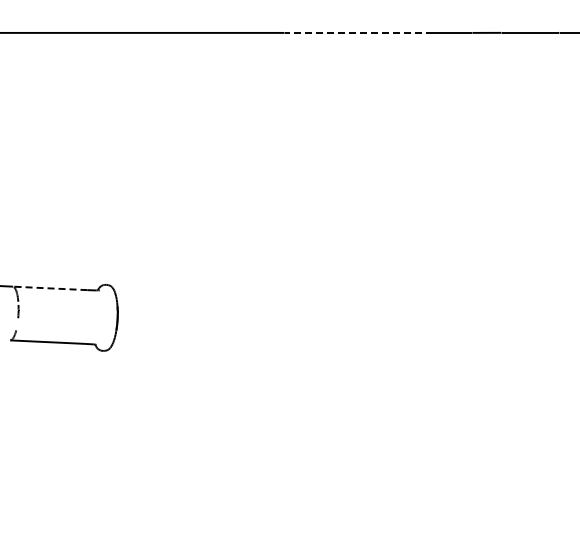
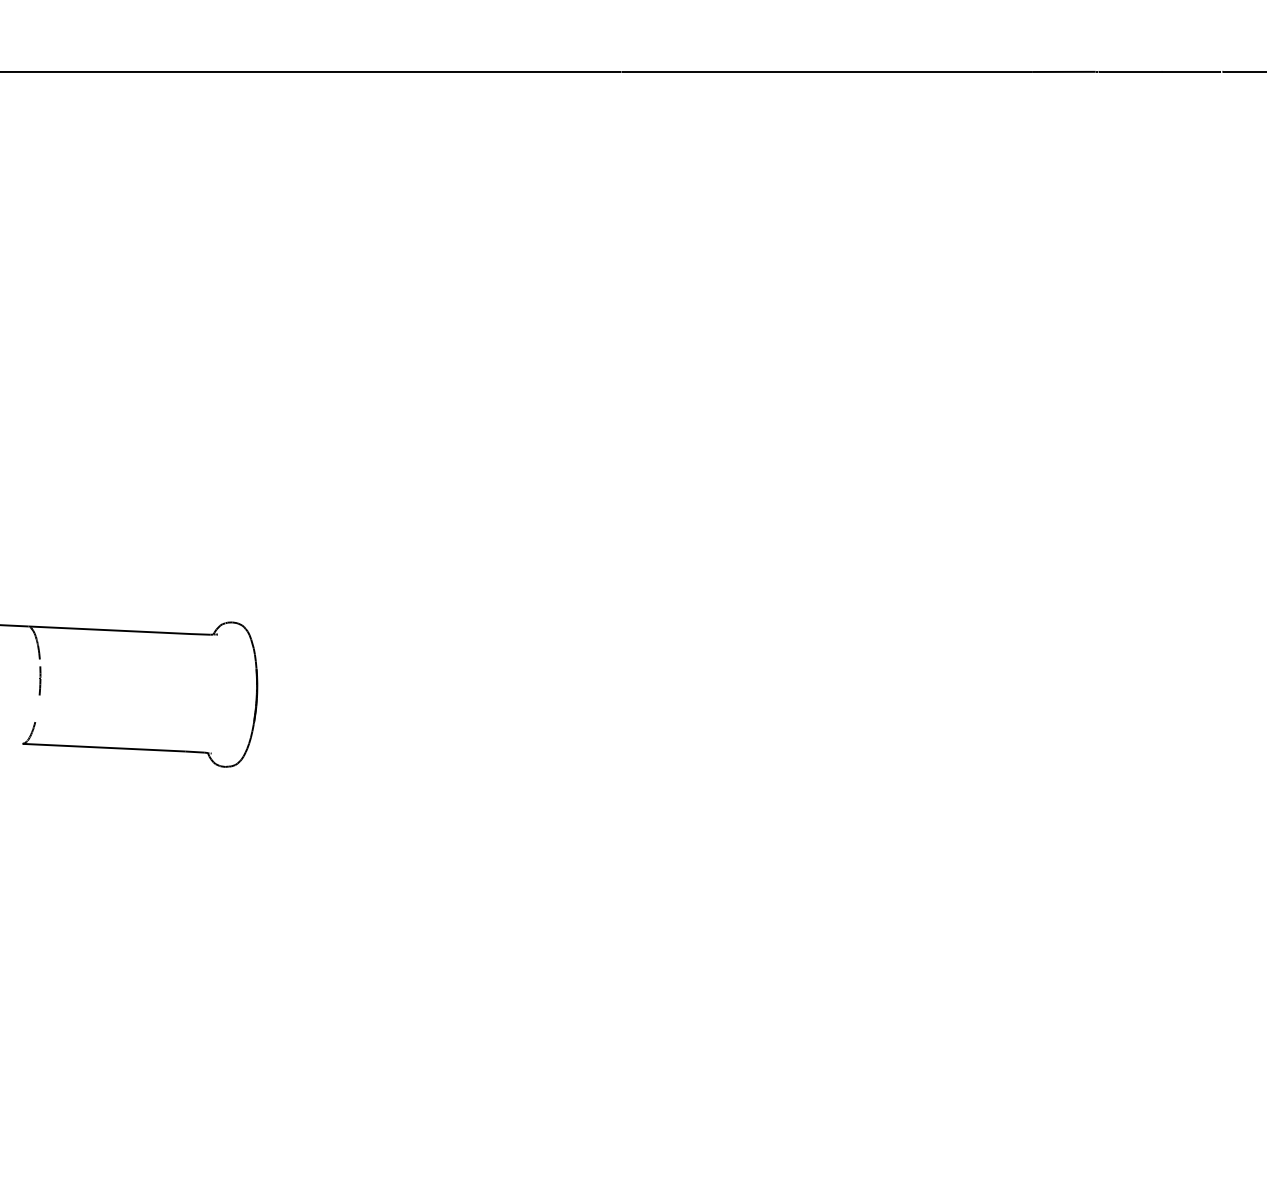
line: (358, 32) -> (783, 71), dashed -> solid
line: (49, 288) -> (107, 630), dashed -> solid

